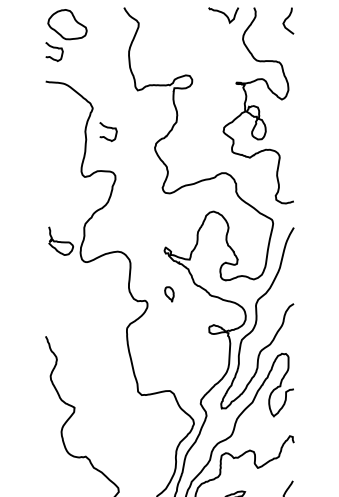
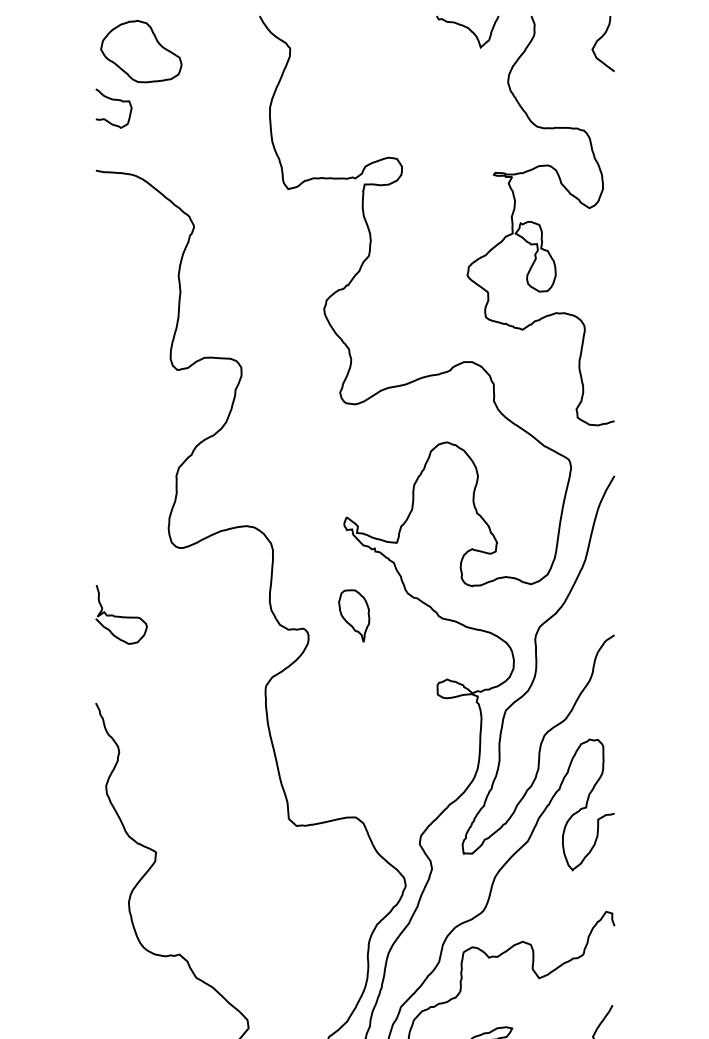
curve: (108, 128) -> (227, 268), removed
curve: (60, 241) -> (120, 615), moved
part: (169, 294) -> (354, 615), size x1.67

